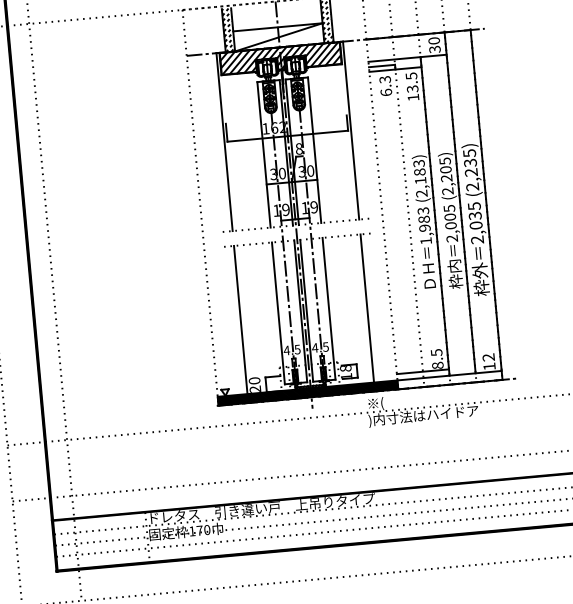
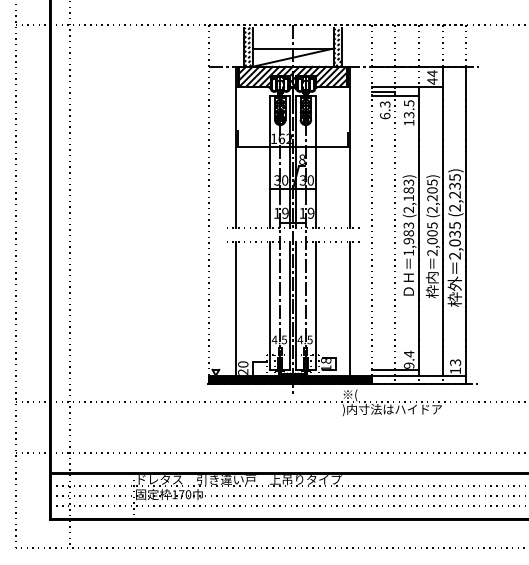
text: (434, 45) -> (432, 77), 30 -> 44
text: (488, 357) -> (455, 362), 12 -> 13
text: (437, 358) -> (409, 359), 8.5 -> 9.4

